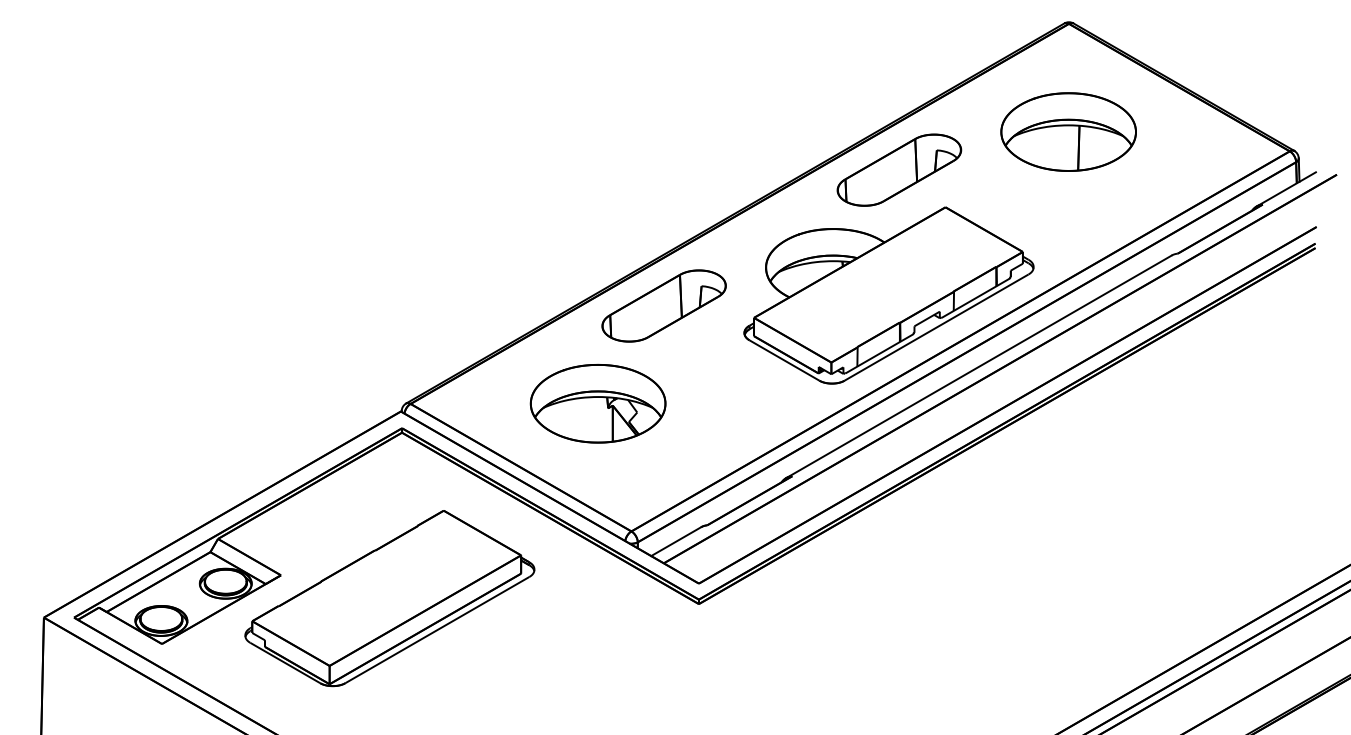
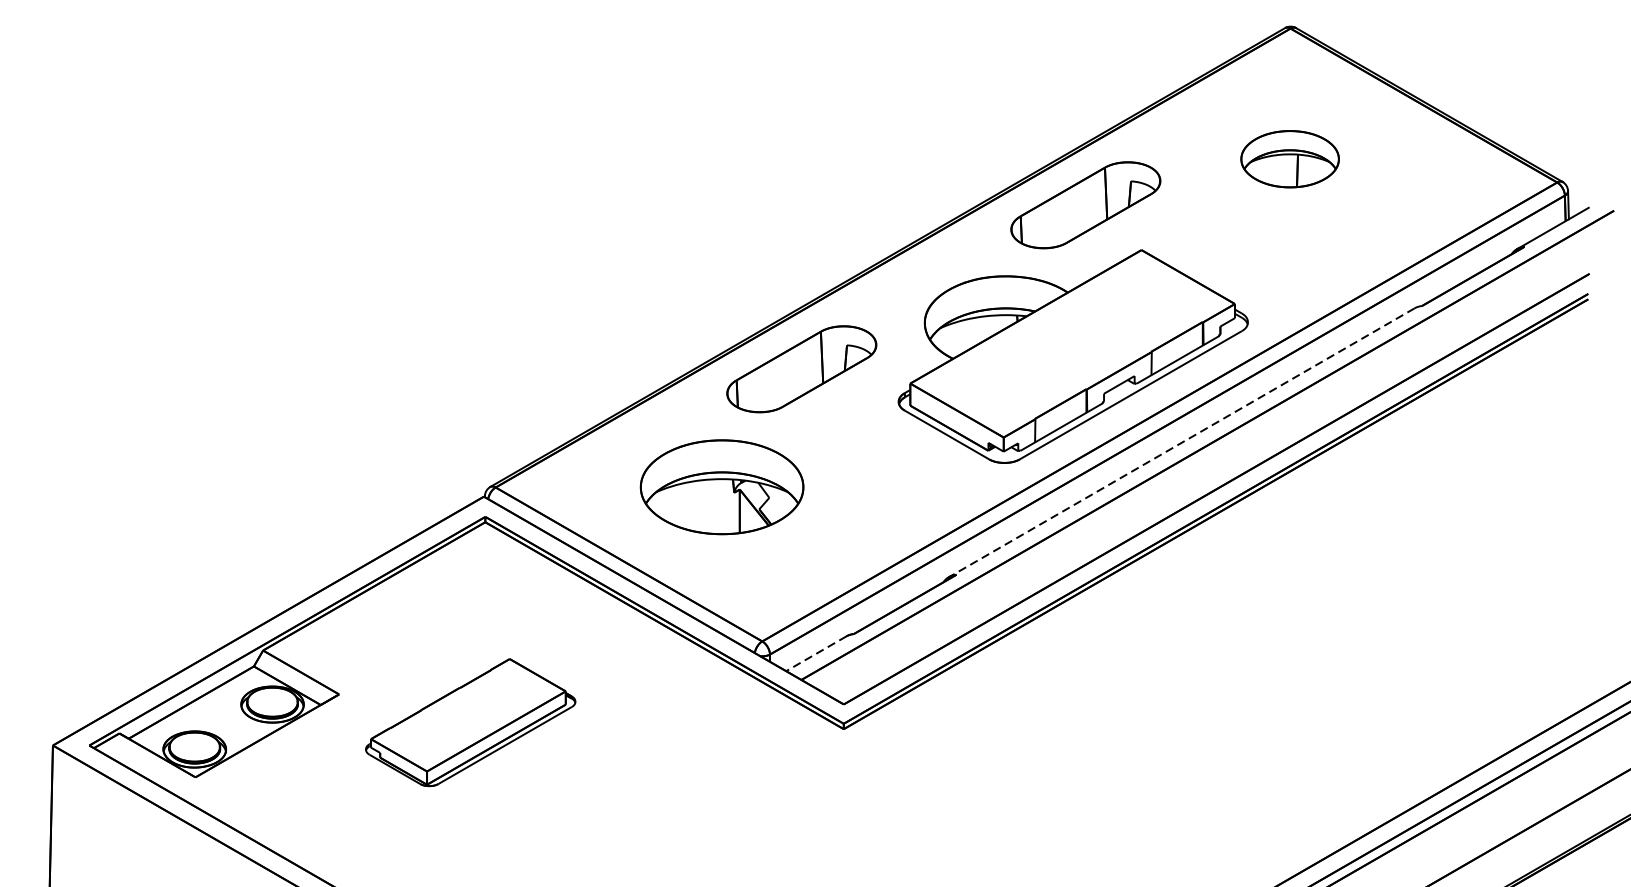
part: (1068, 131) -> (1290, 158), size x0.6
line: (979, 366) -> (1182, 442), solid -> dashed
line: (676, 541) -> (816, 653), solid -> dashed
part: (389, 598) -> (470, 722), size x0.6

